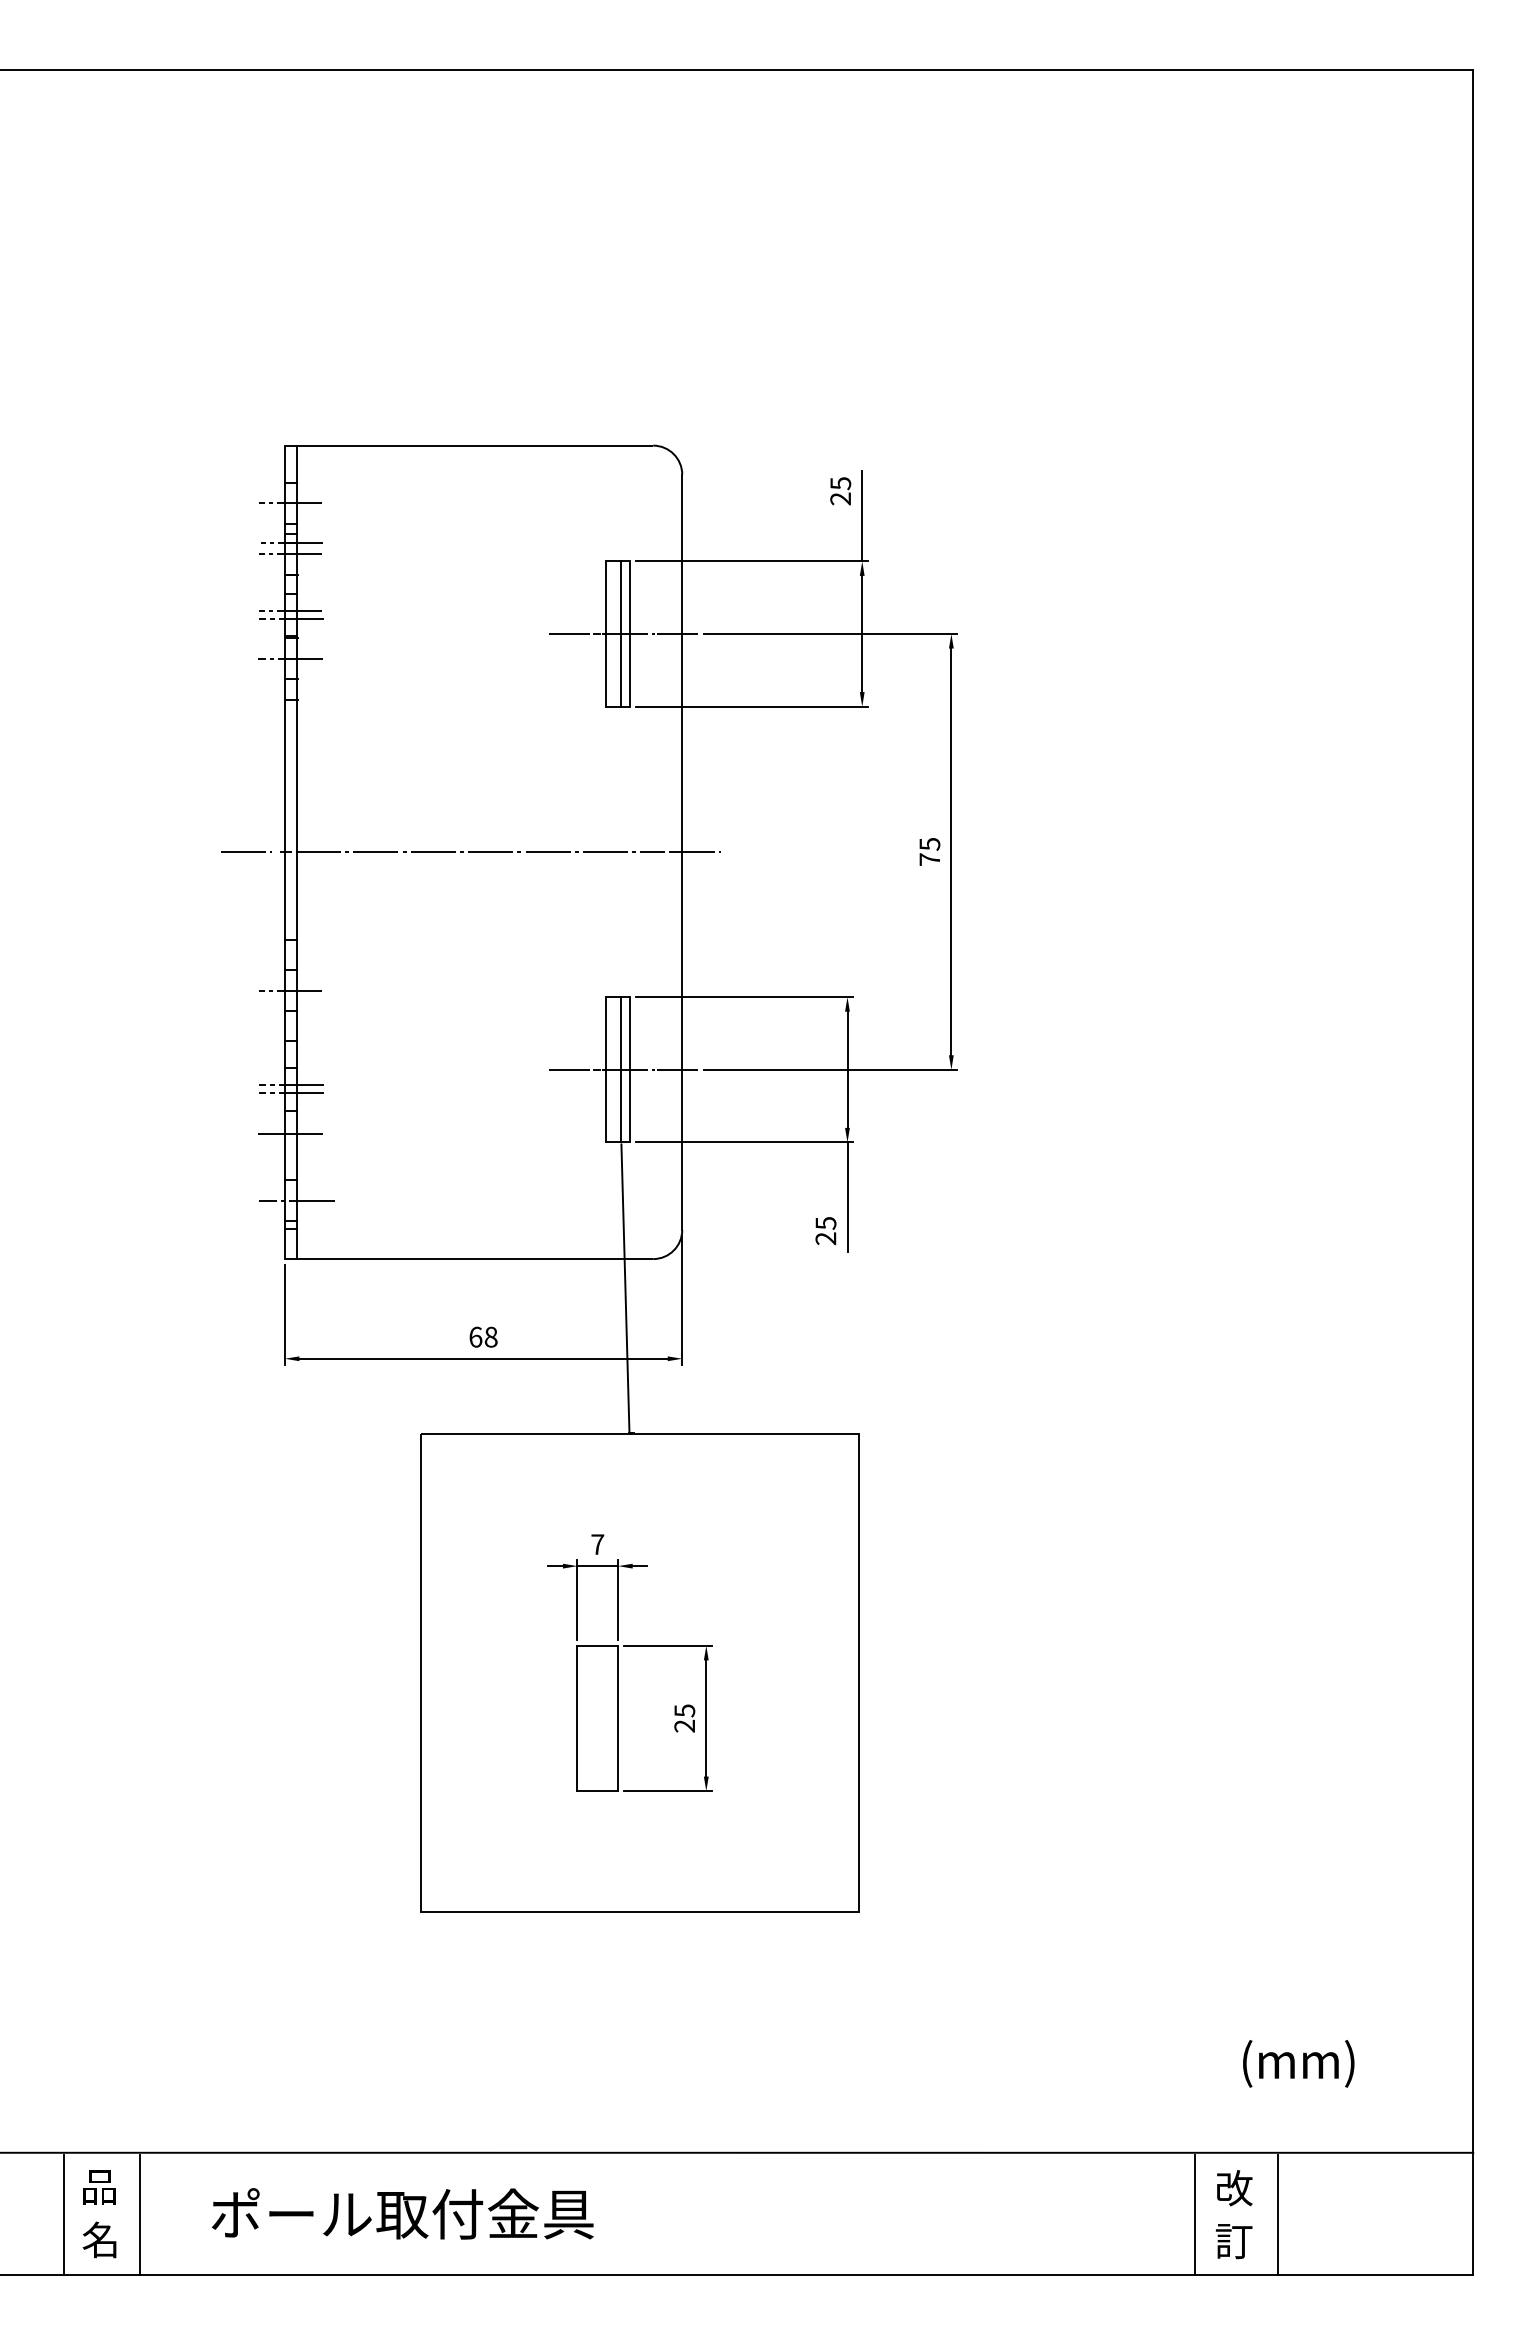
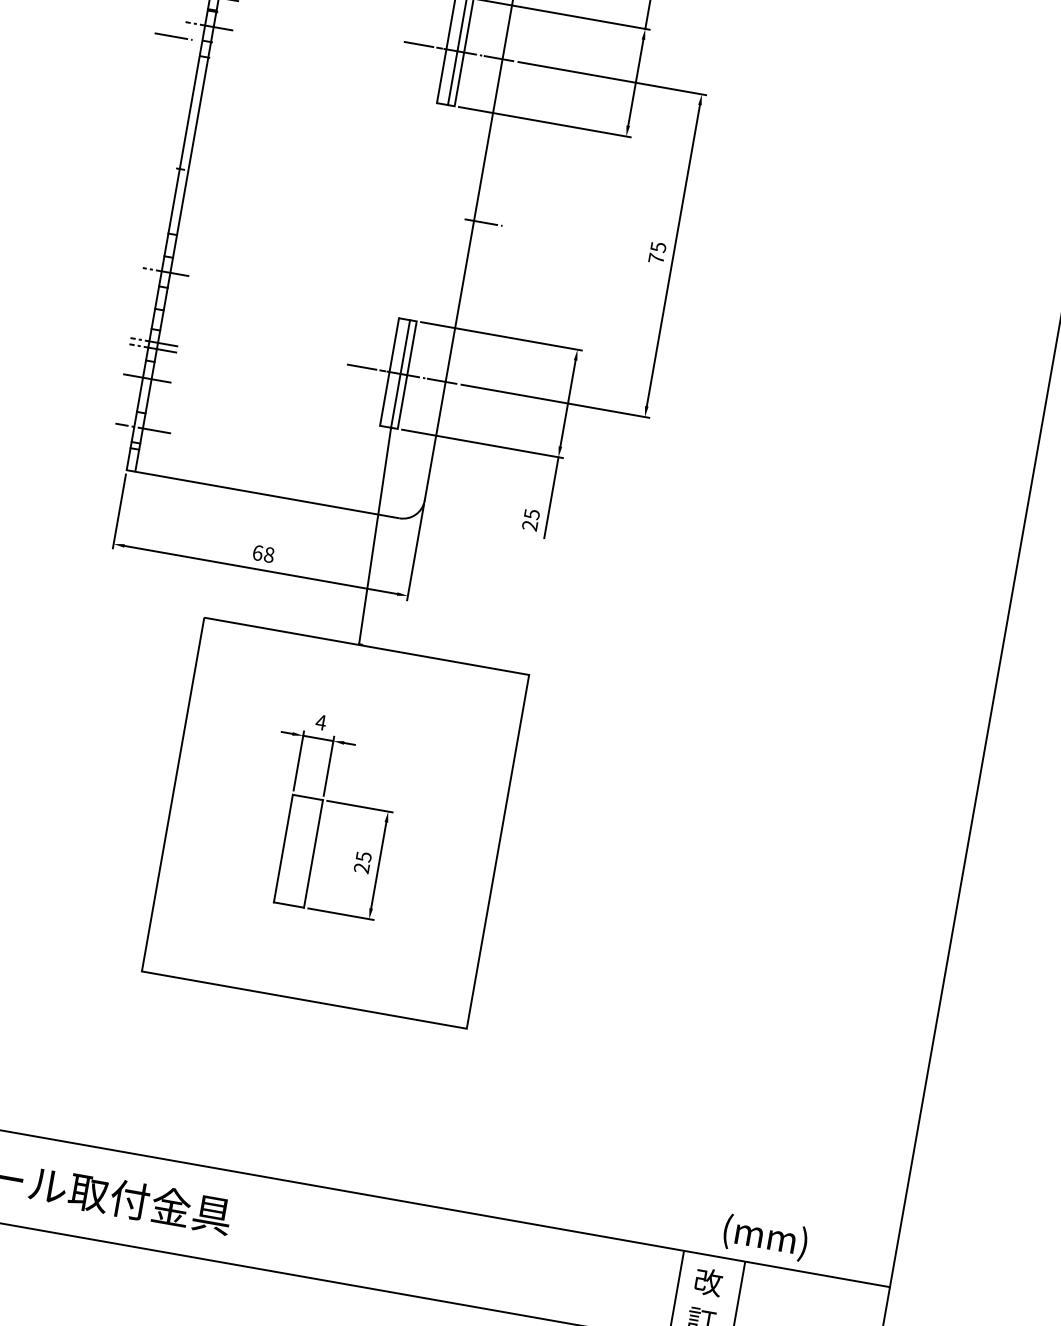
line: (246, 851) -> (173, 36), moved
line: (480, 852) -> (324, 194), removed
text: (597, 1544) -> (320, 722), 7 -> 4
text: (1298, 2063) -> (765, 1237), moved

